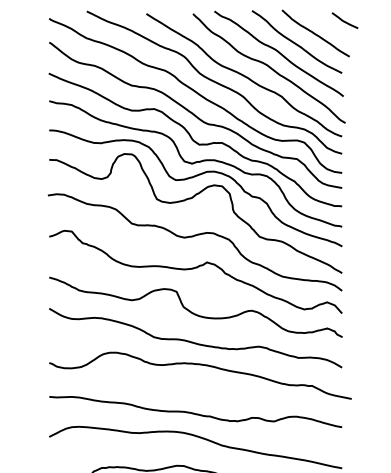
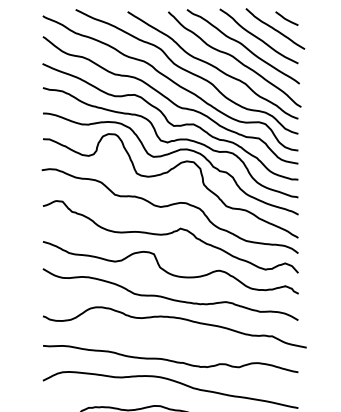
curve: (344, 20) -> (286, 18), moved

